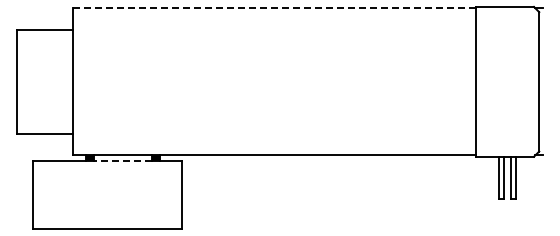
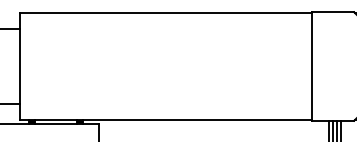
line: (274, 8) -> (166, 13), dashed -> solid
line: (122, 160) -> (55, 123), dashed -> solid

